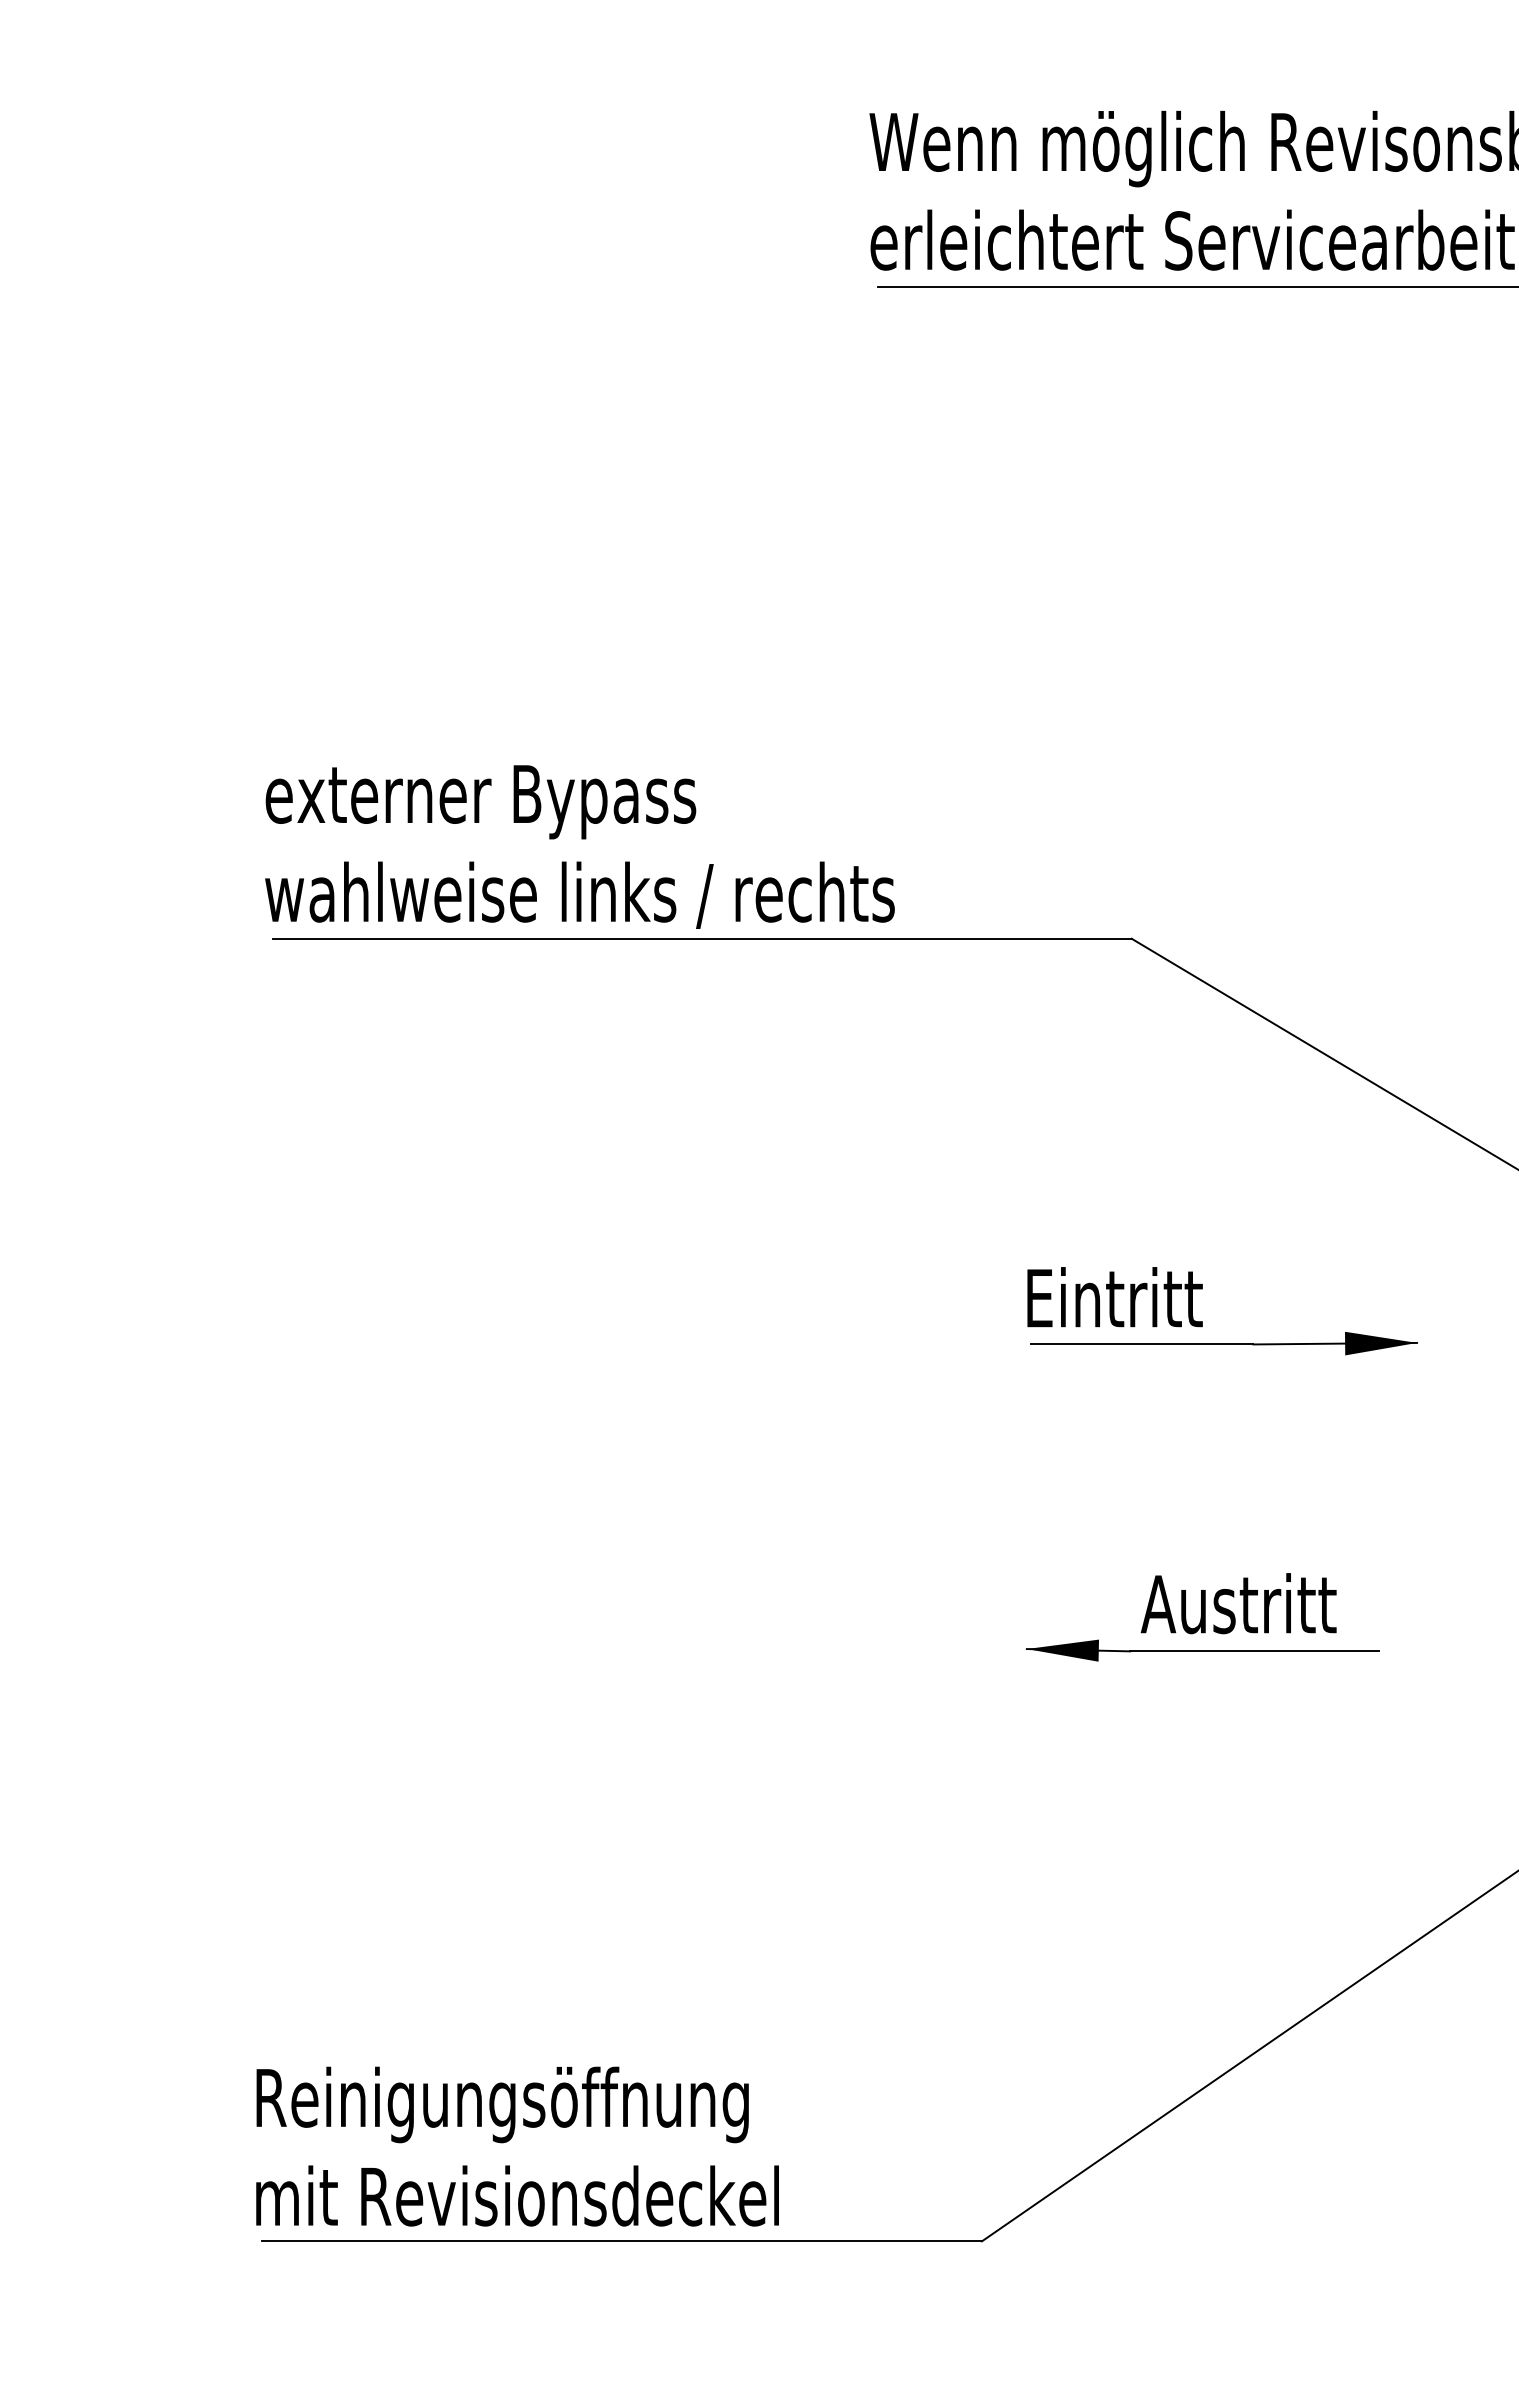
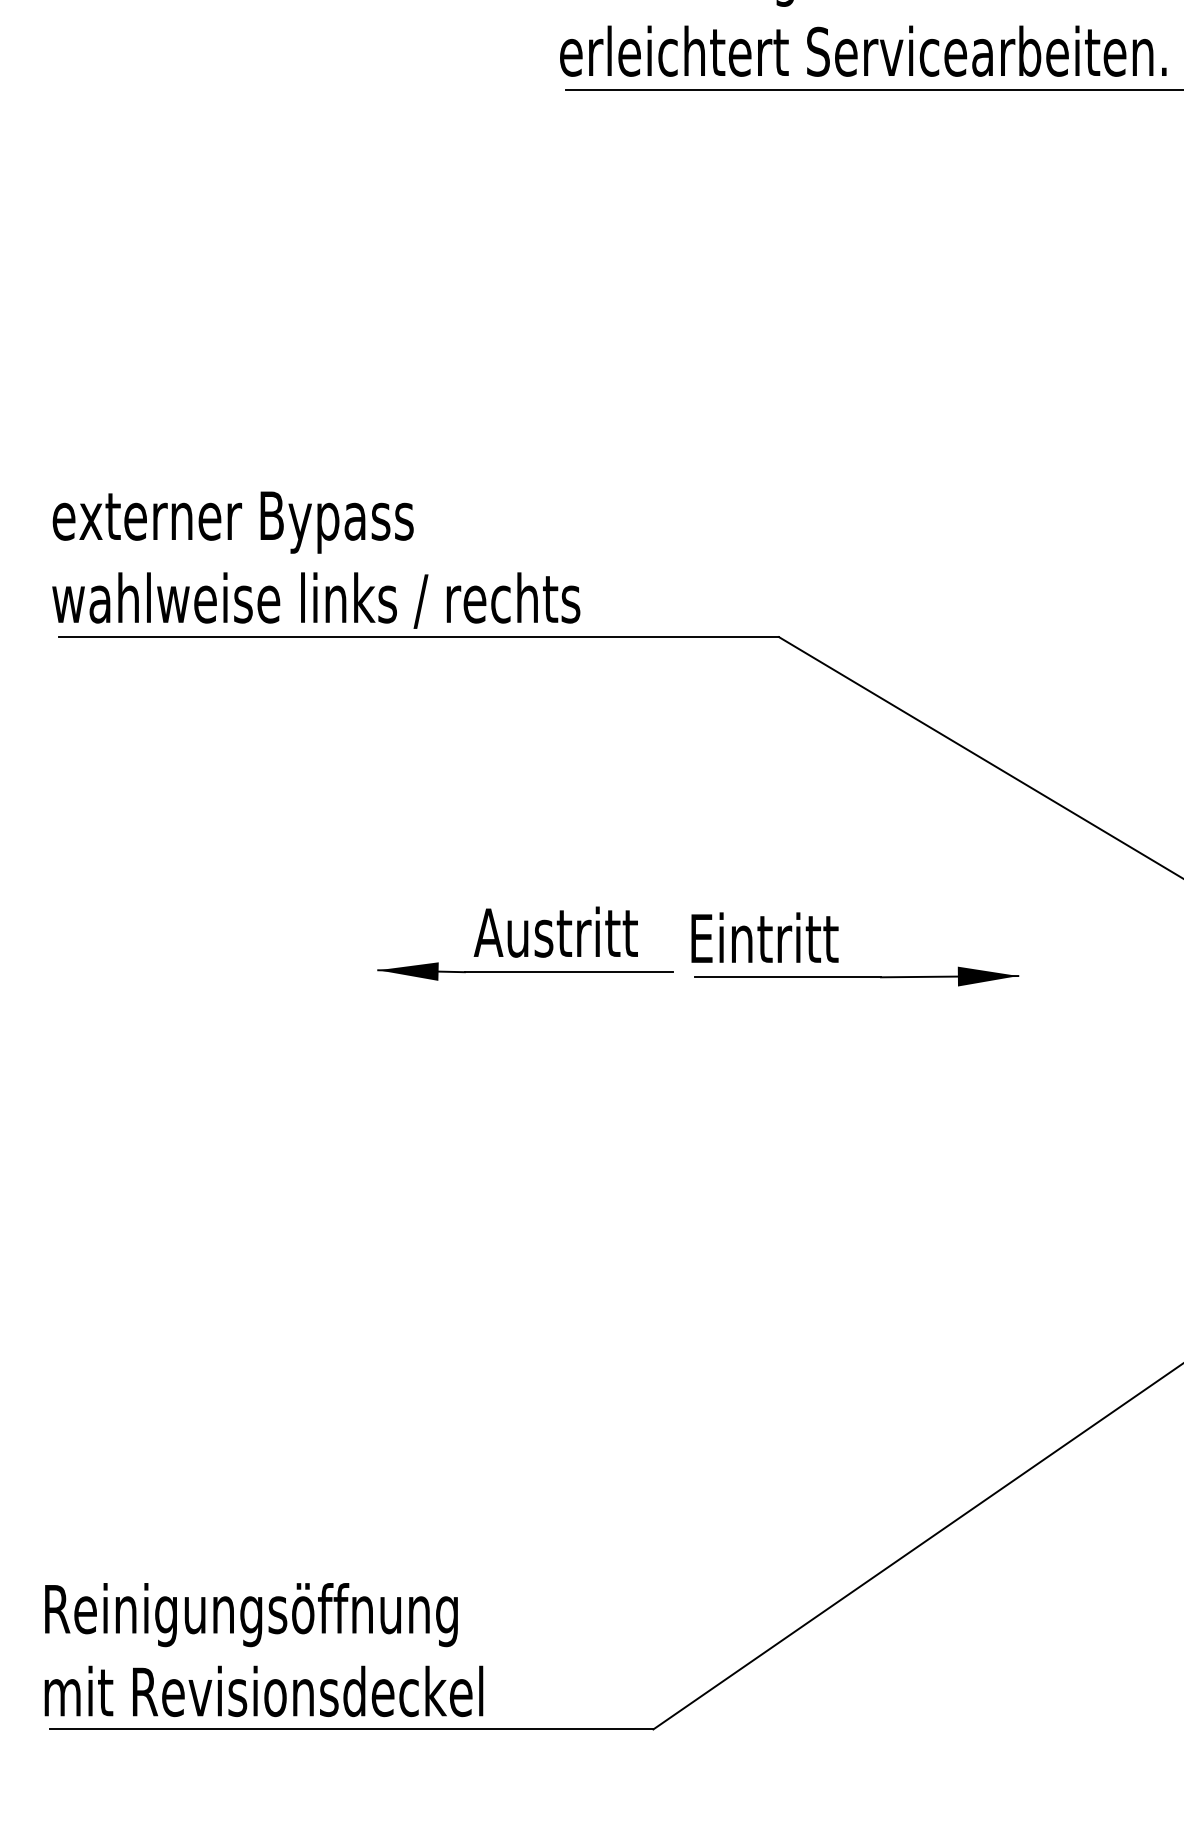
part: (1202, 1617) -> (525, 943), moved

